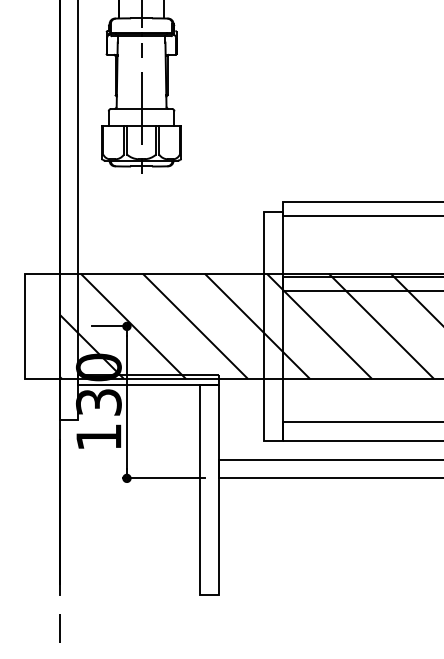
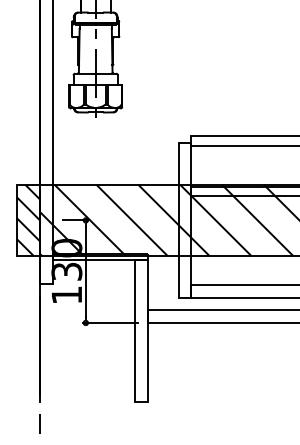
hatch: (41, 325) -> (28, 219), added

